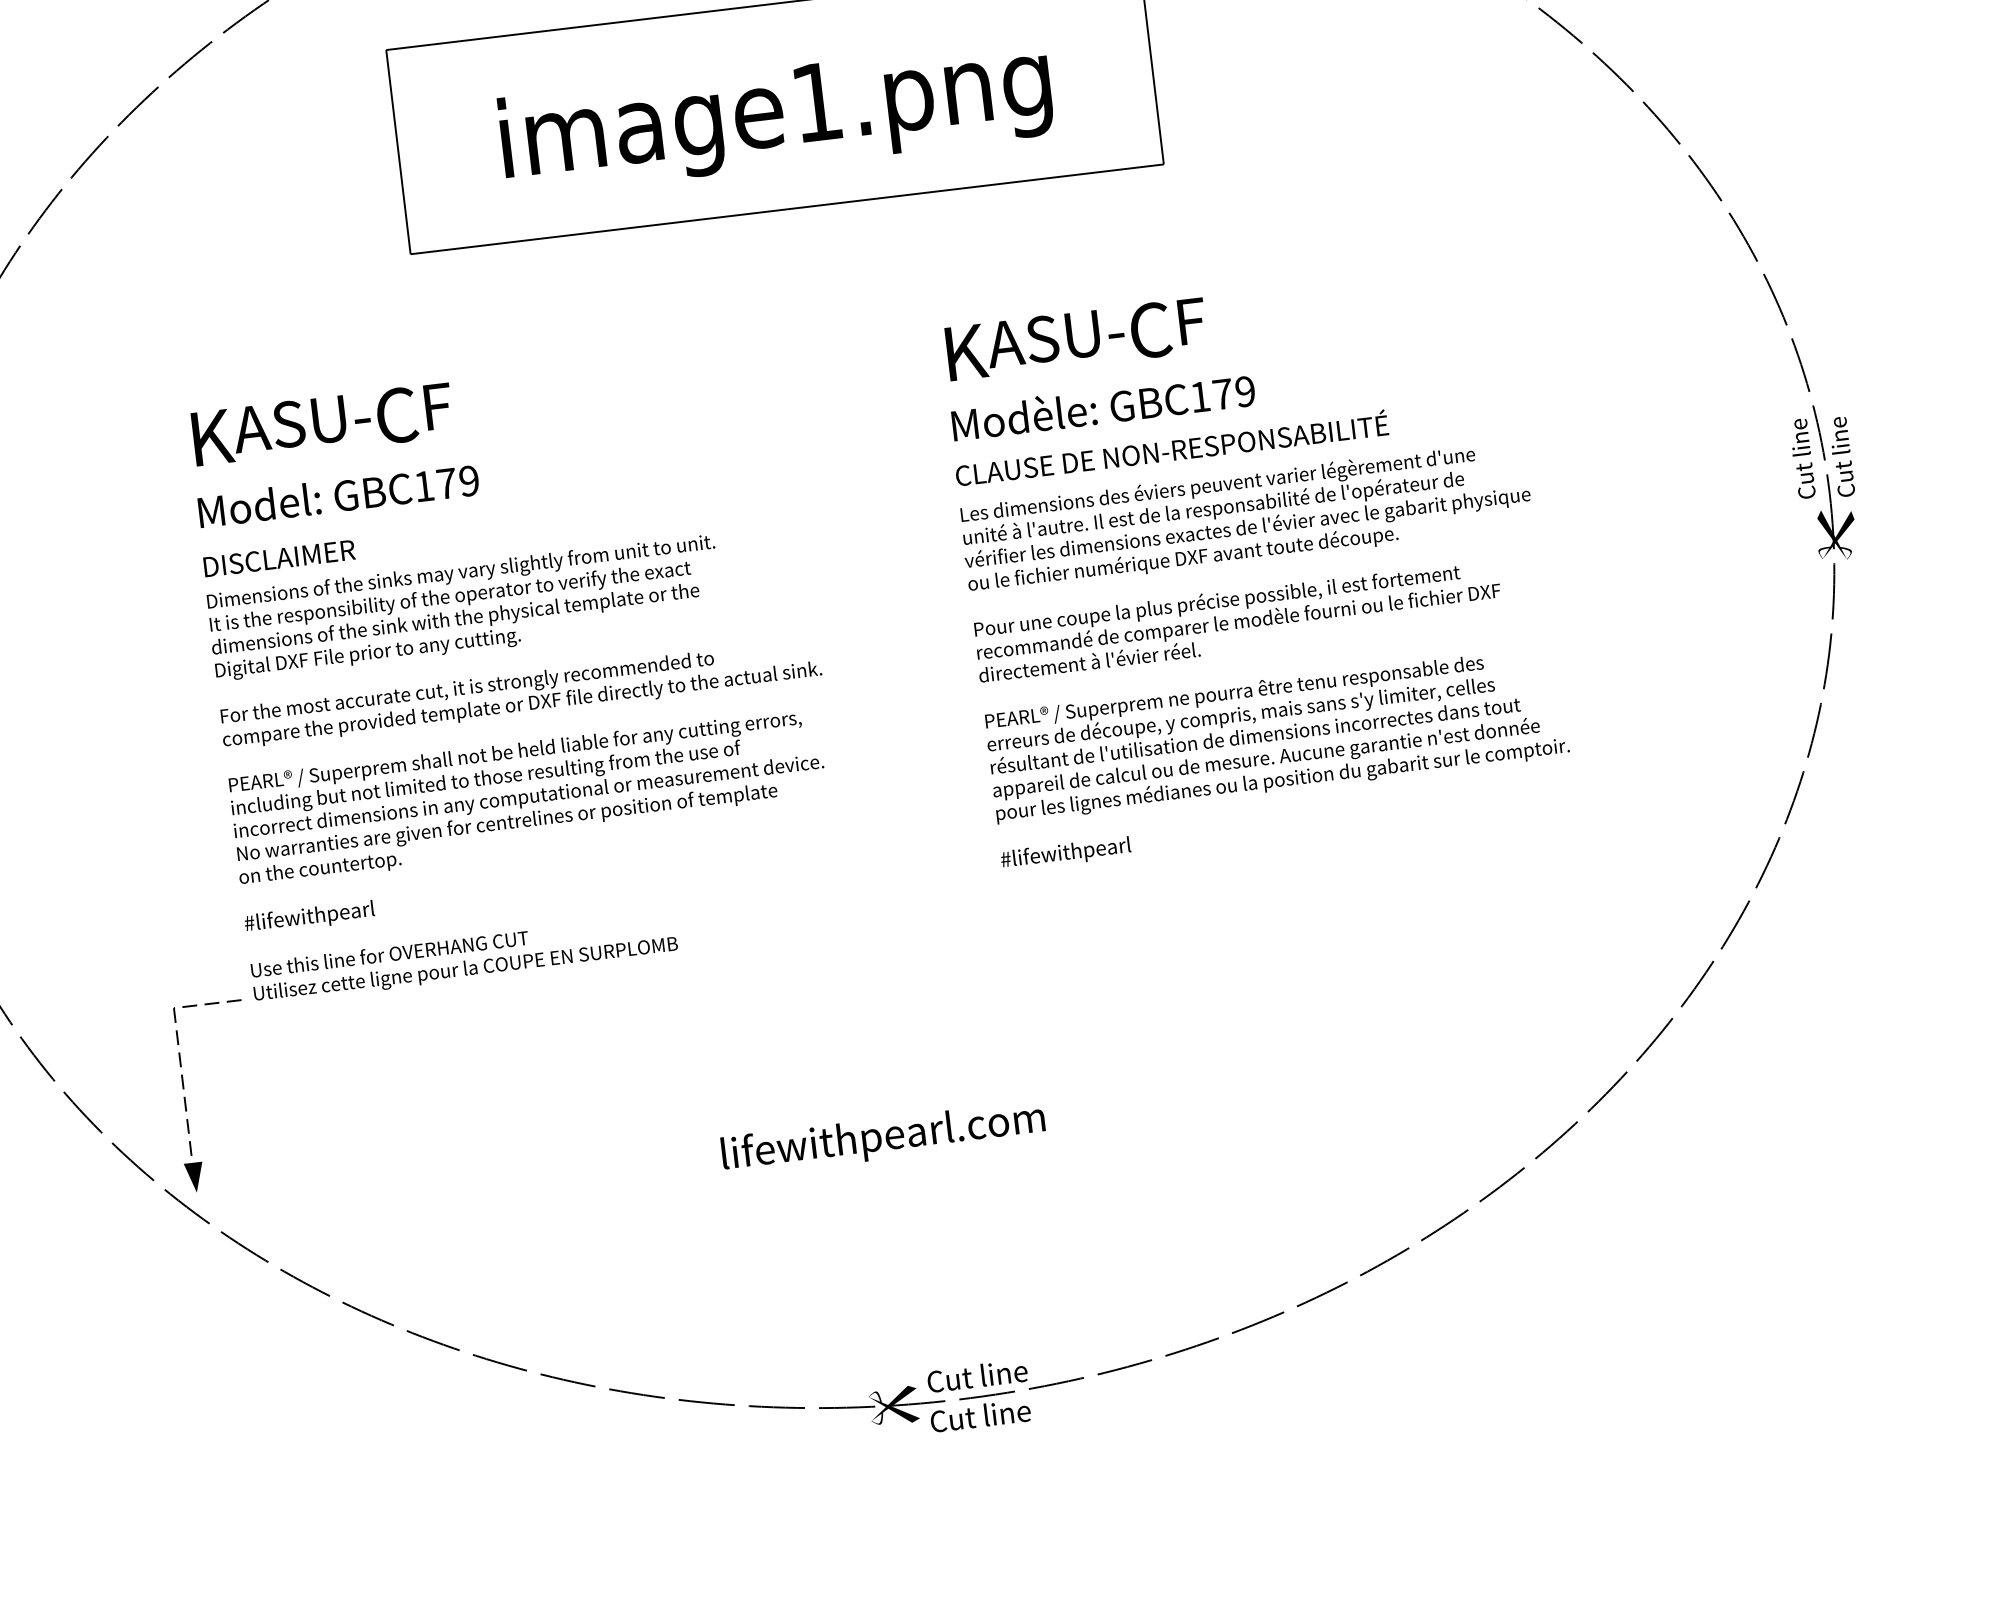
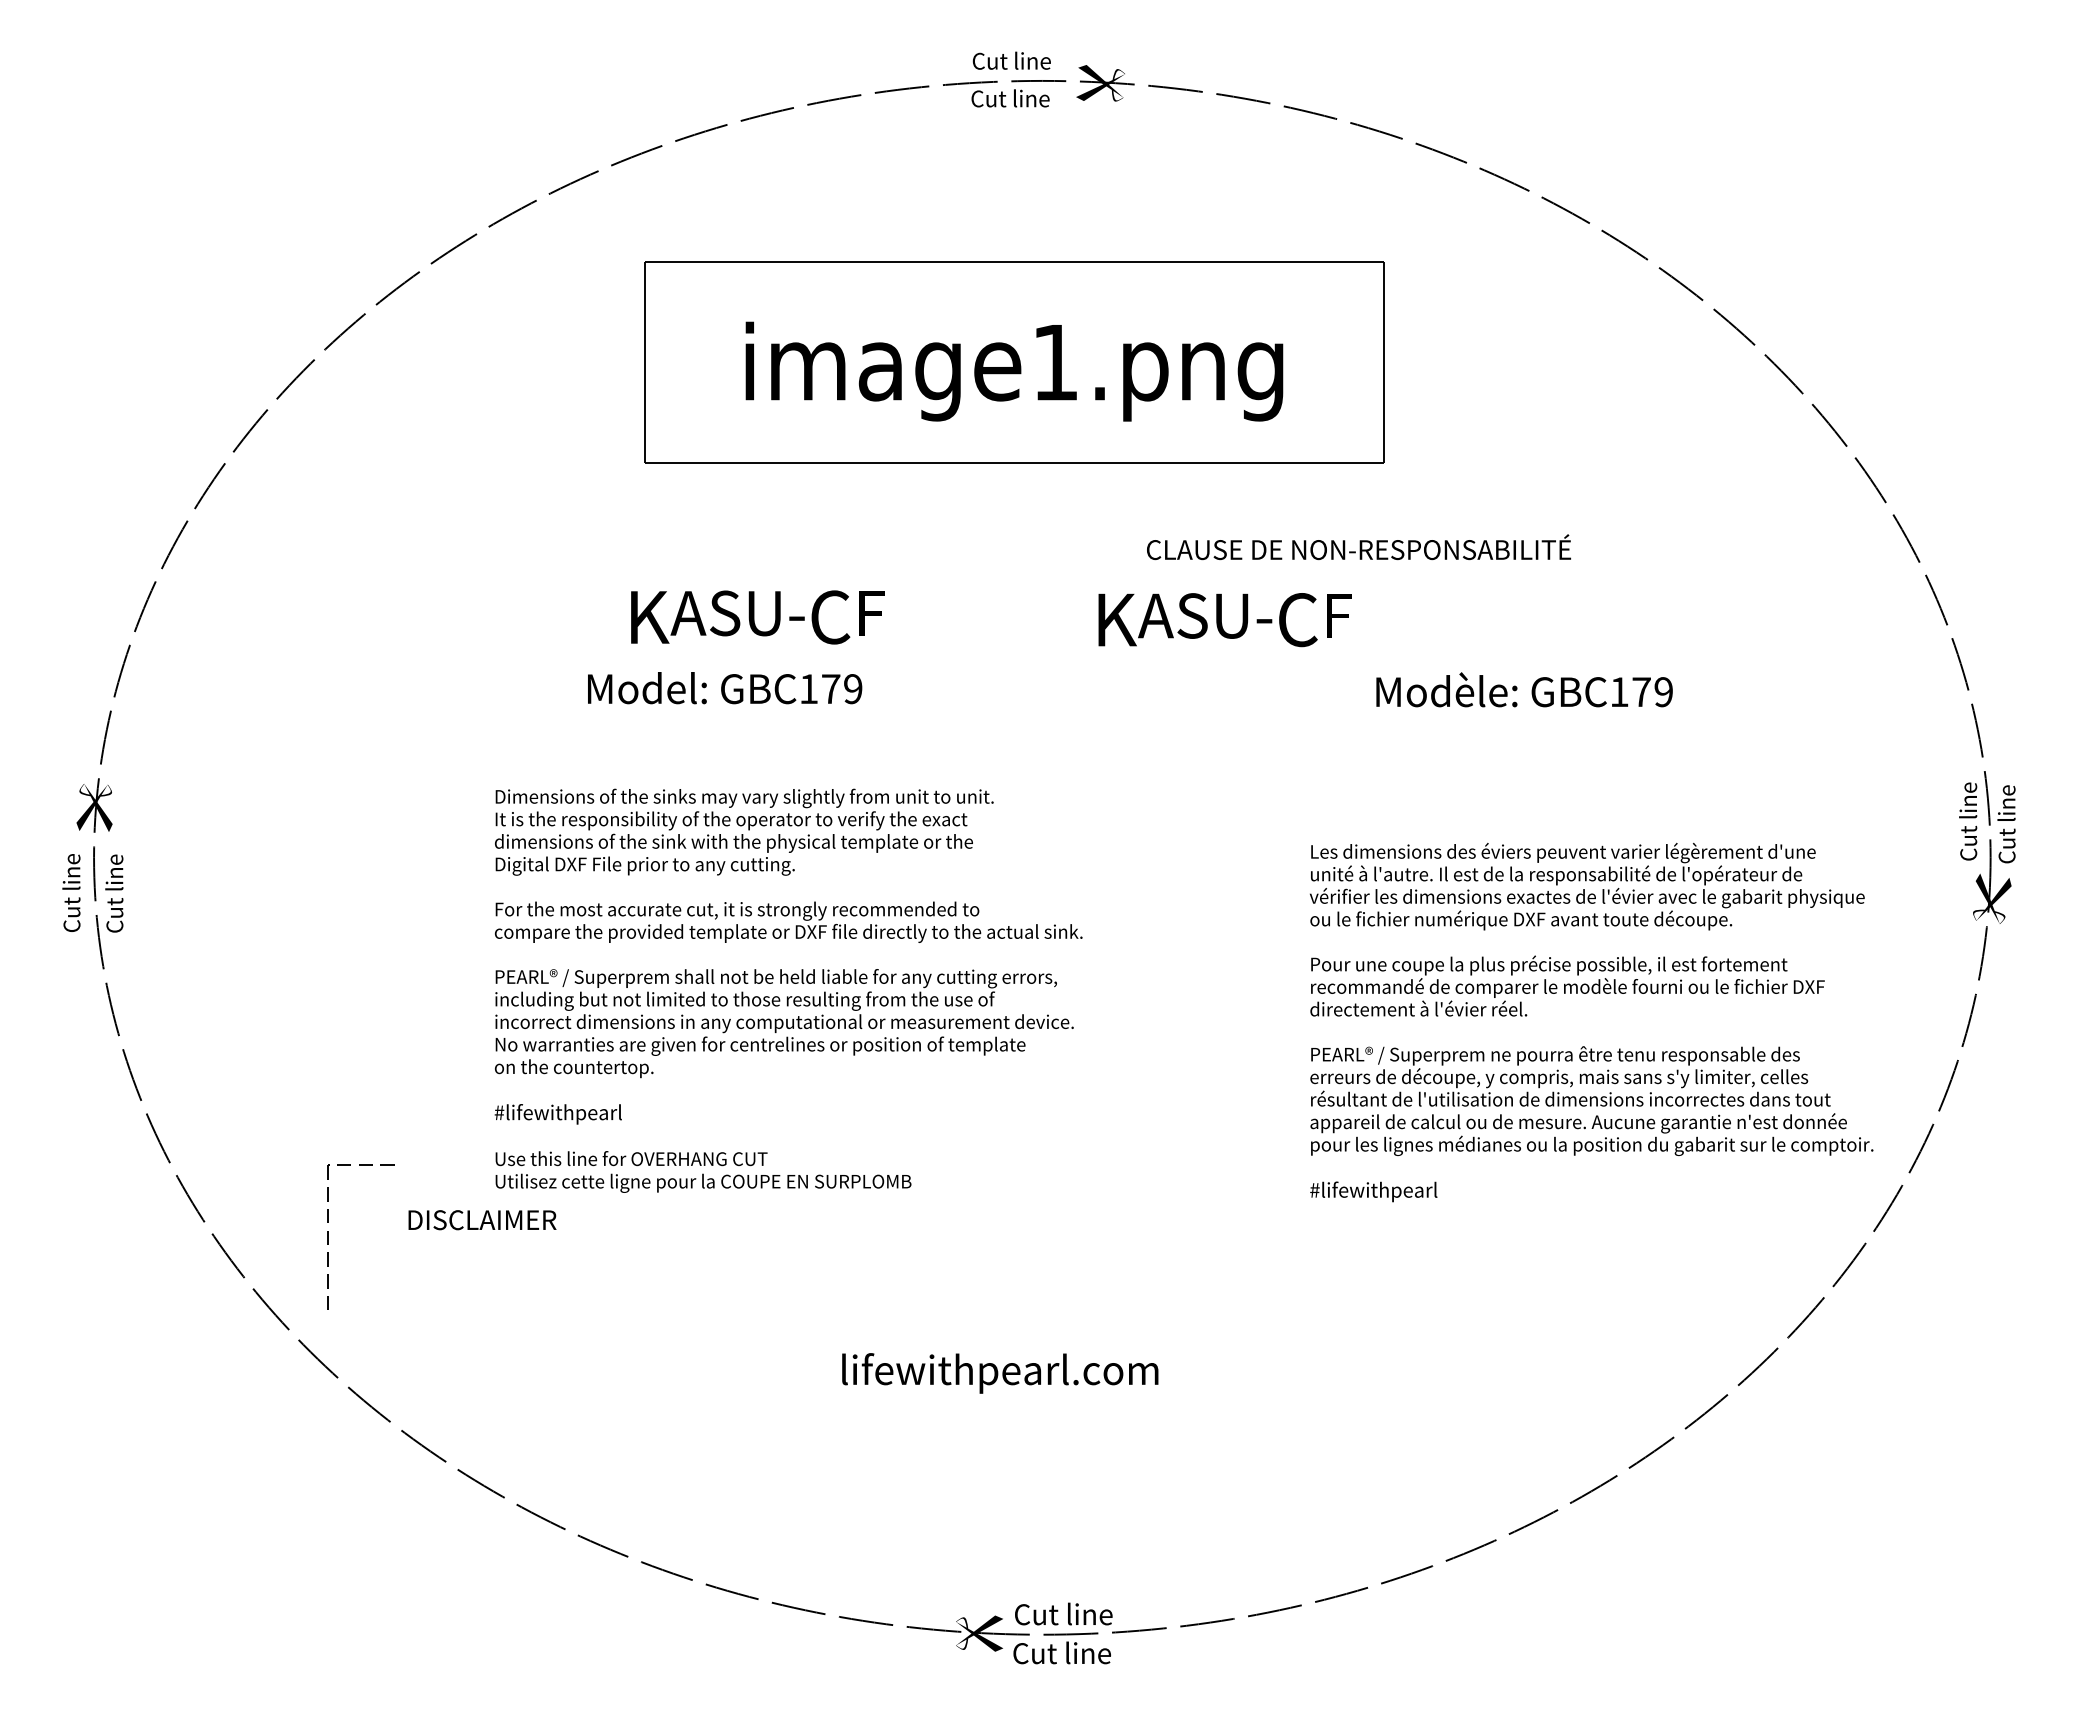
text: (1075, 339) -> (1224, 620), moved
text: (1103, 405) -> (1524, 689), moved
text: (322, 424) -> (757, 617), moved
text: (1171, 448) -> (1358, 547), moved
text: (339, 495) -> (725, 688), moved
text: (279, 558) -> (482, 1220), moved
text: (1267, 654) -> (1591, 1022), moved
text: (529, 763) -> (788, 990), moved
fill: (194, 1177) -> (328, 1331), removed

